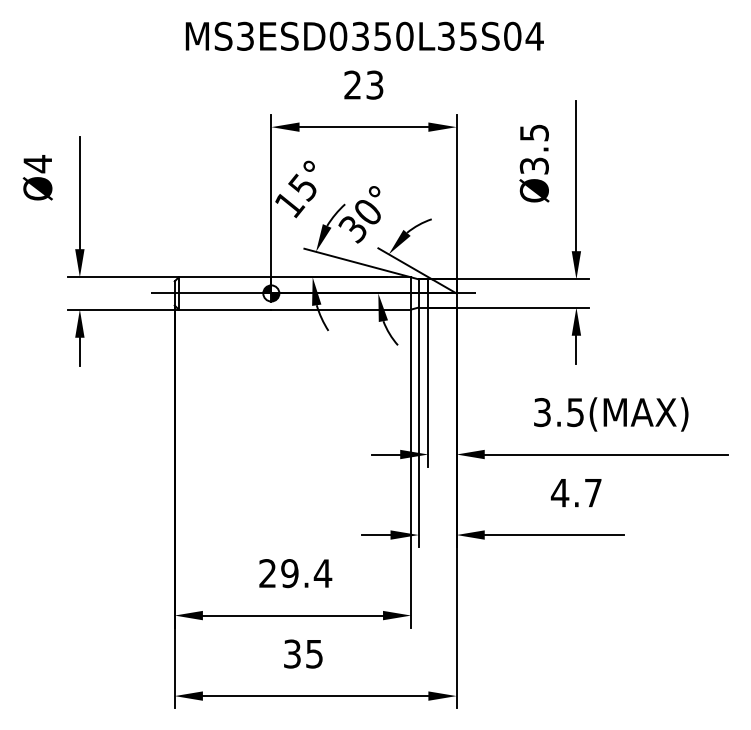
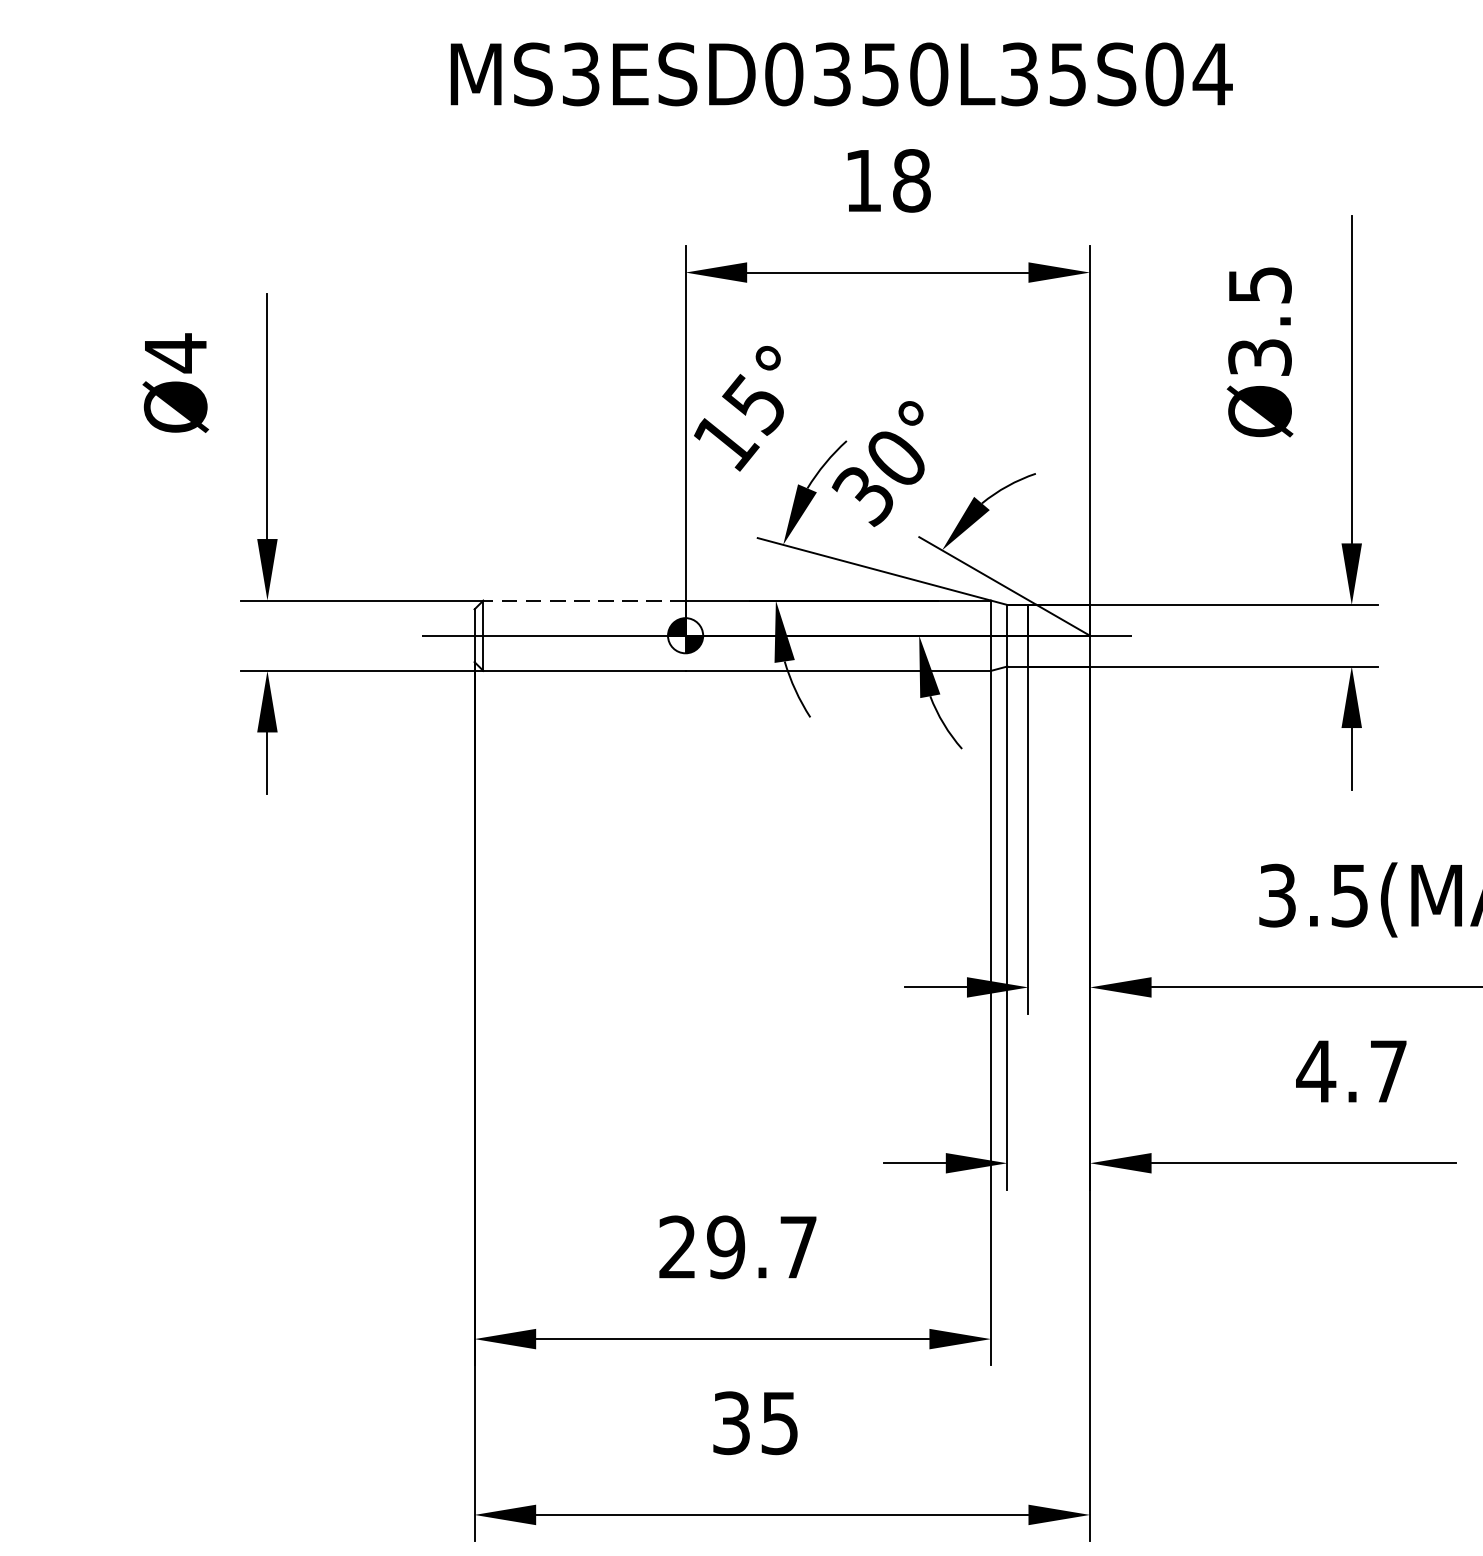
text: (364, 35) -> (840, 72), moved
text: (363, 84) -> (886, 179), 23 -> 18
line: (224, 277) -> (583, 600), solid -> dashed
text: (322, 573) -> (797, 1247), 29.4 -> 29.7

